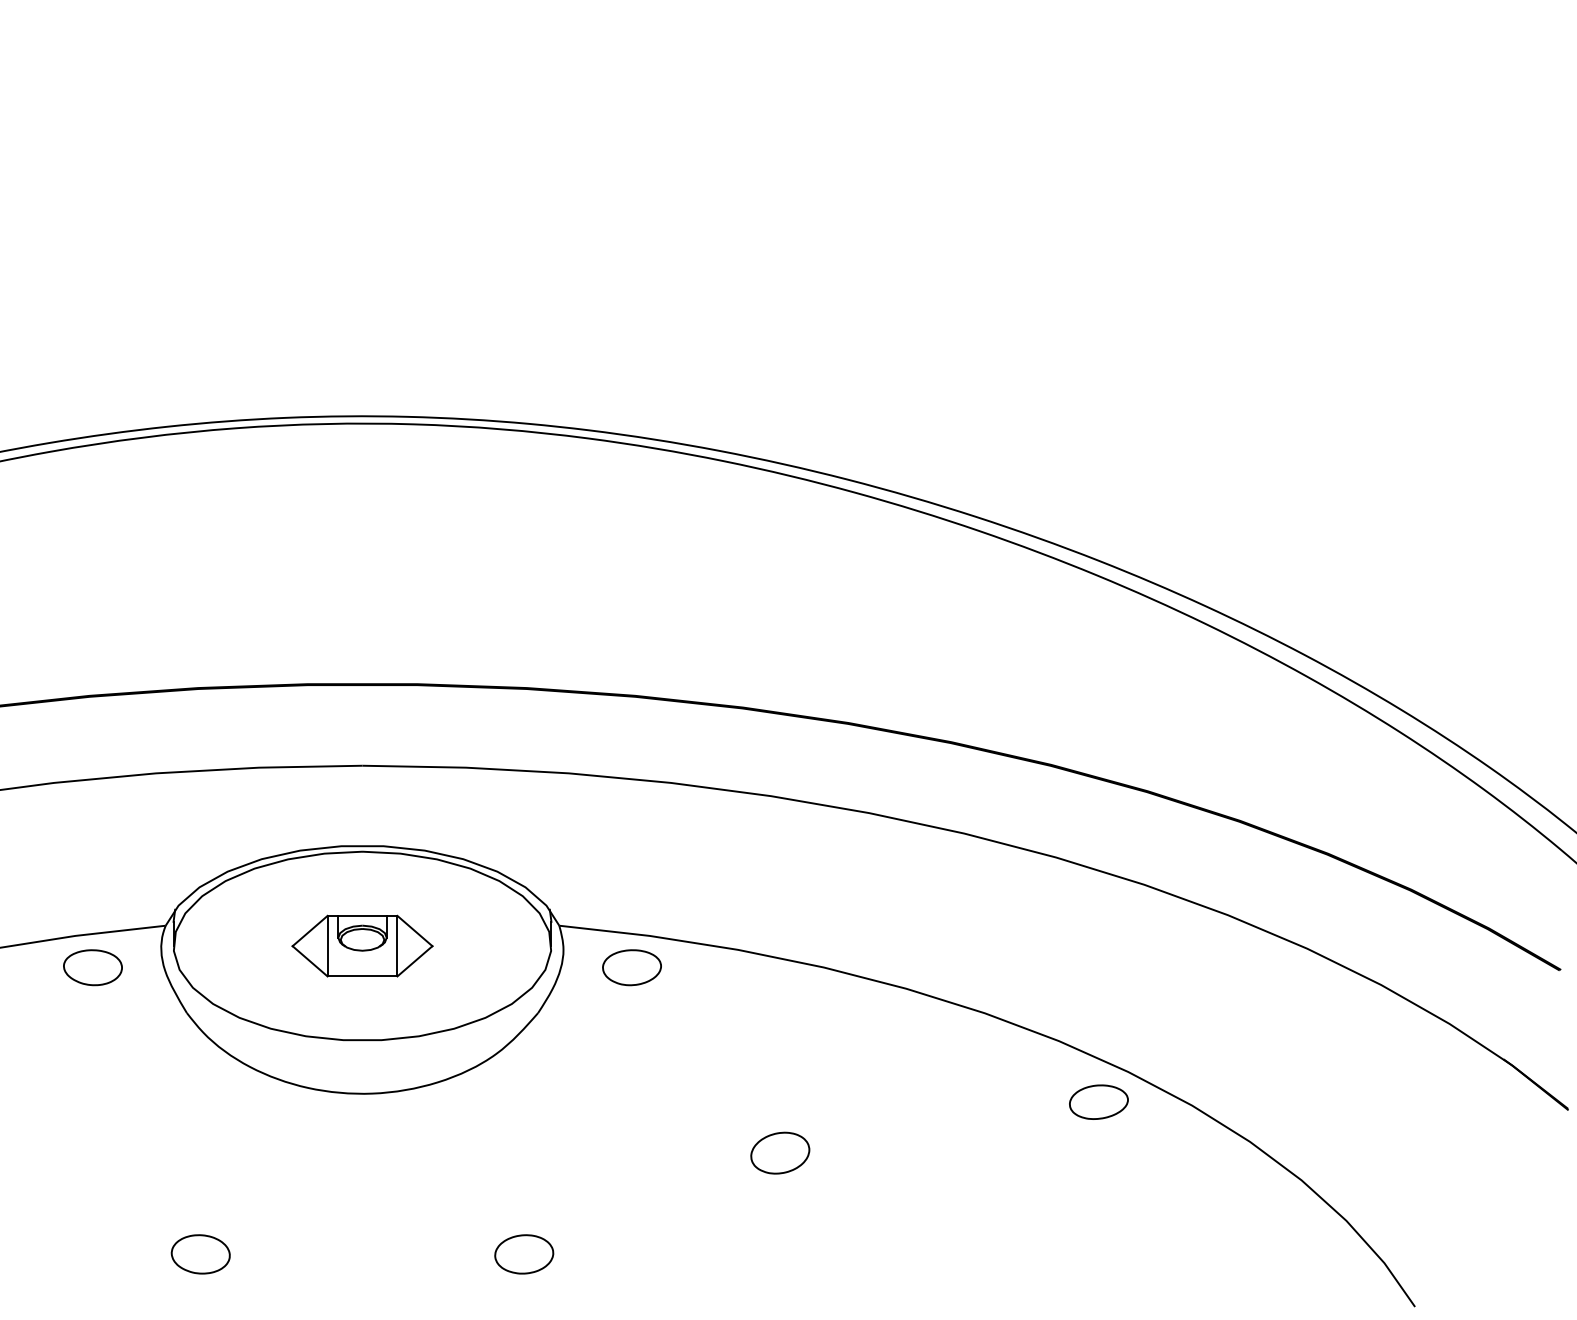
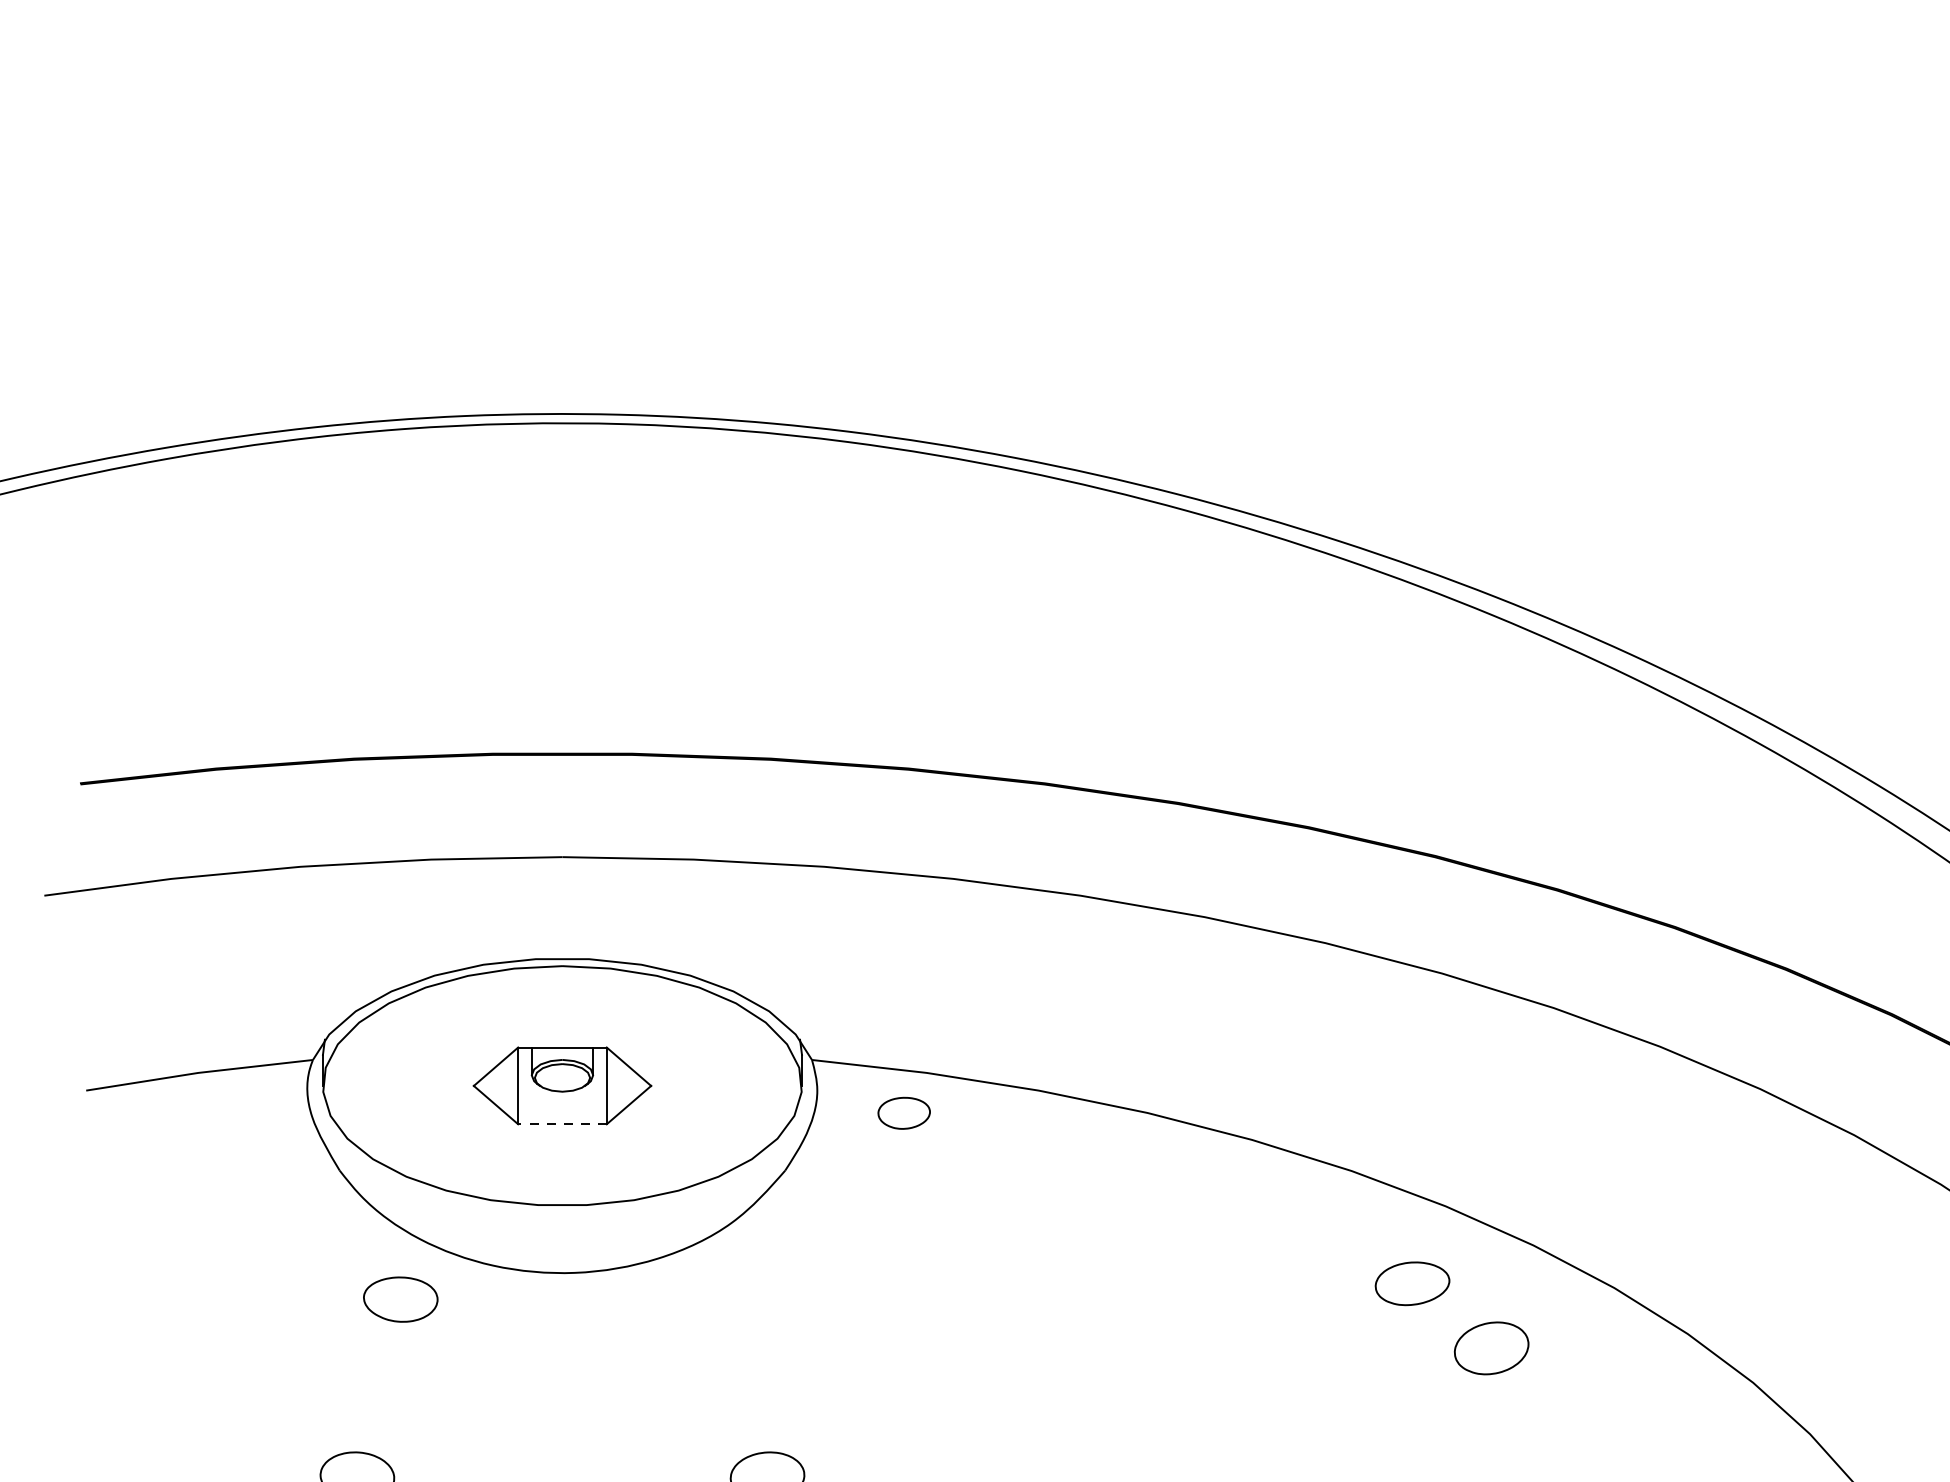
part: (92, 967) -> (400, 1299), moved
part: (631, 967) -> (903, 1112), size x0.7
line: (362, 976) -> (562, 1124), solid -> dashed
part: (1098, 1101) -> (1412, 1282), moved
part: (780, 1152) -> (1491, 1347), moved

